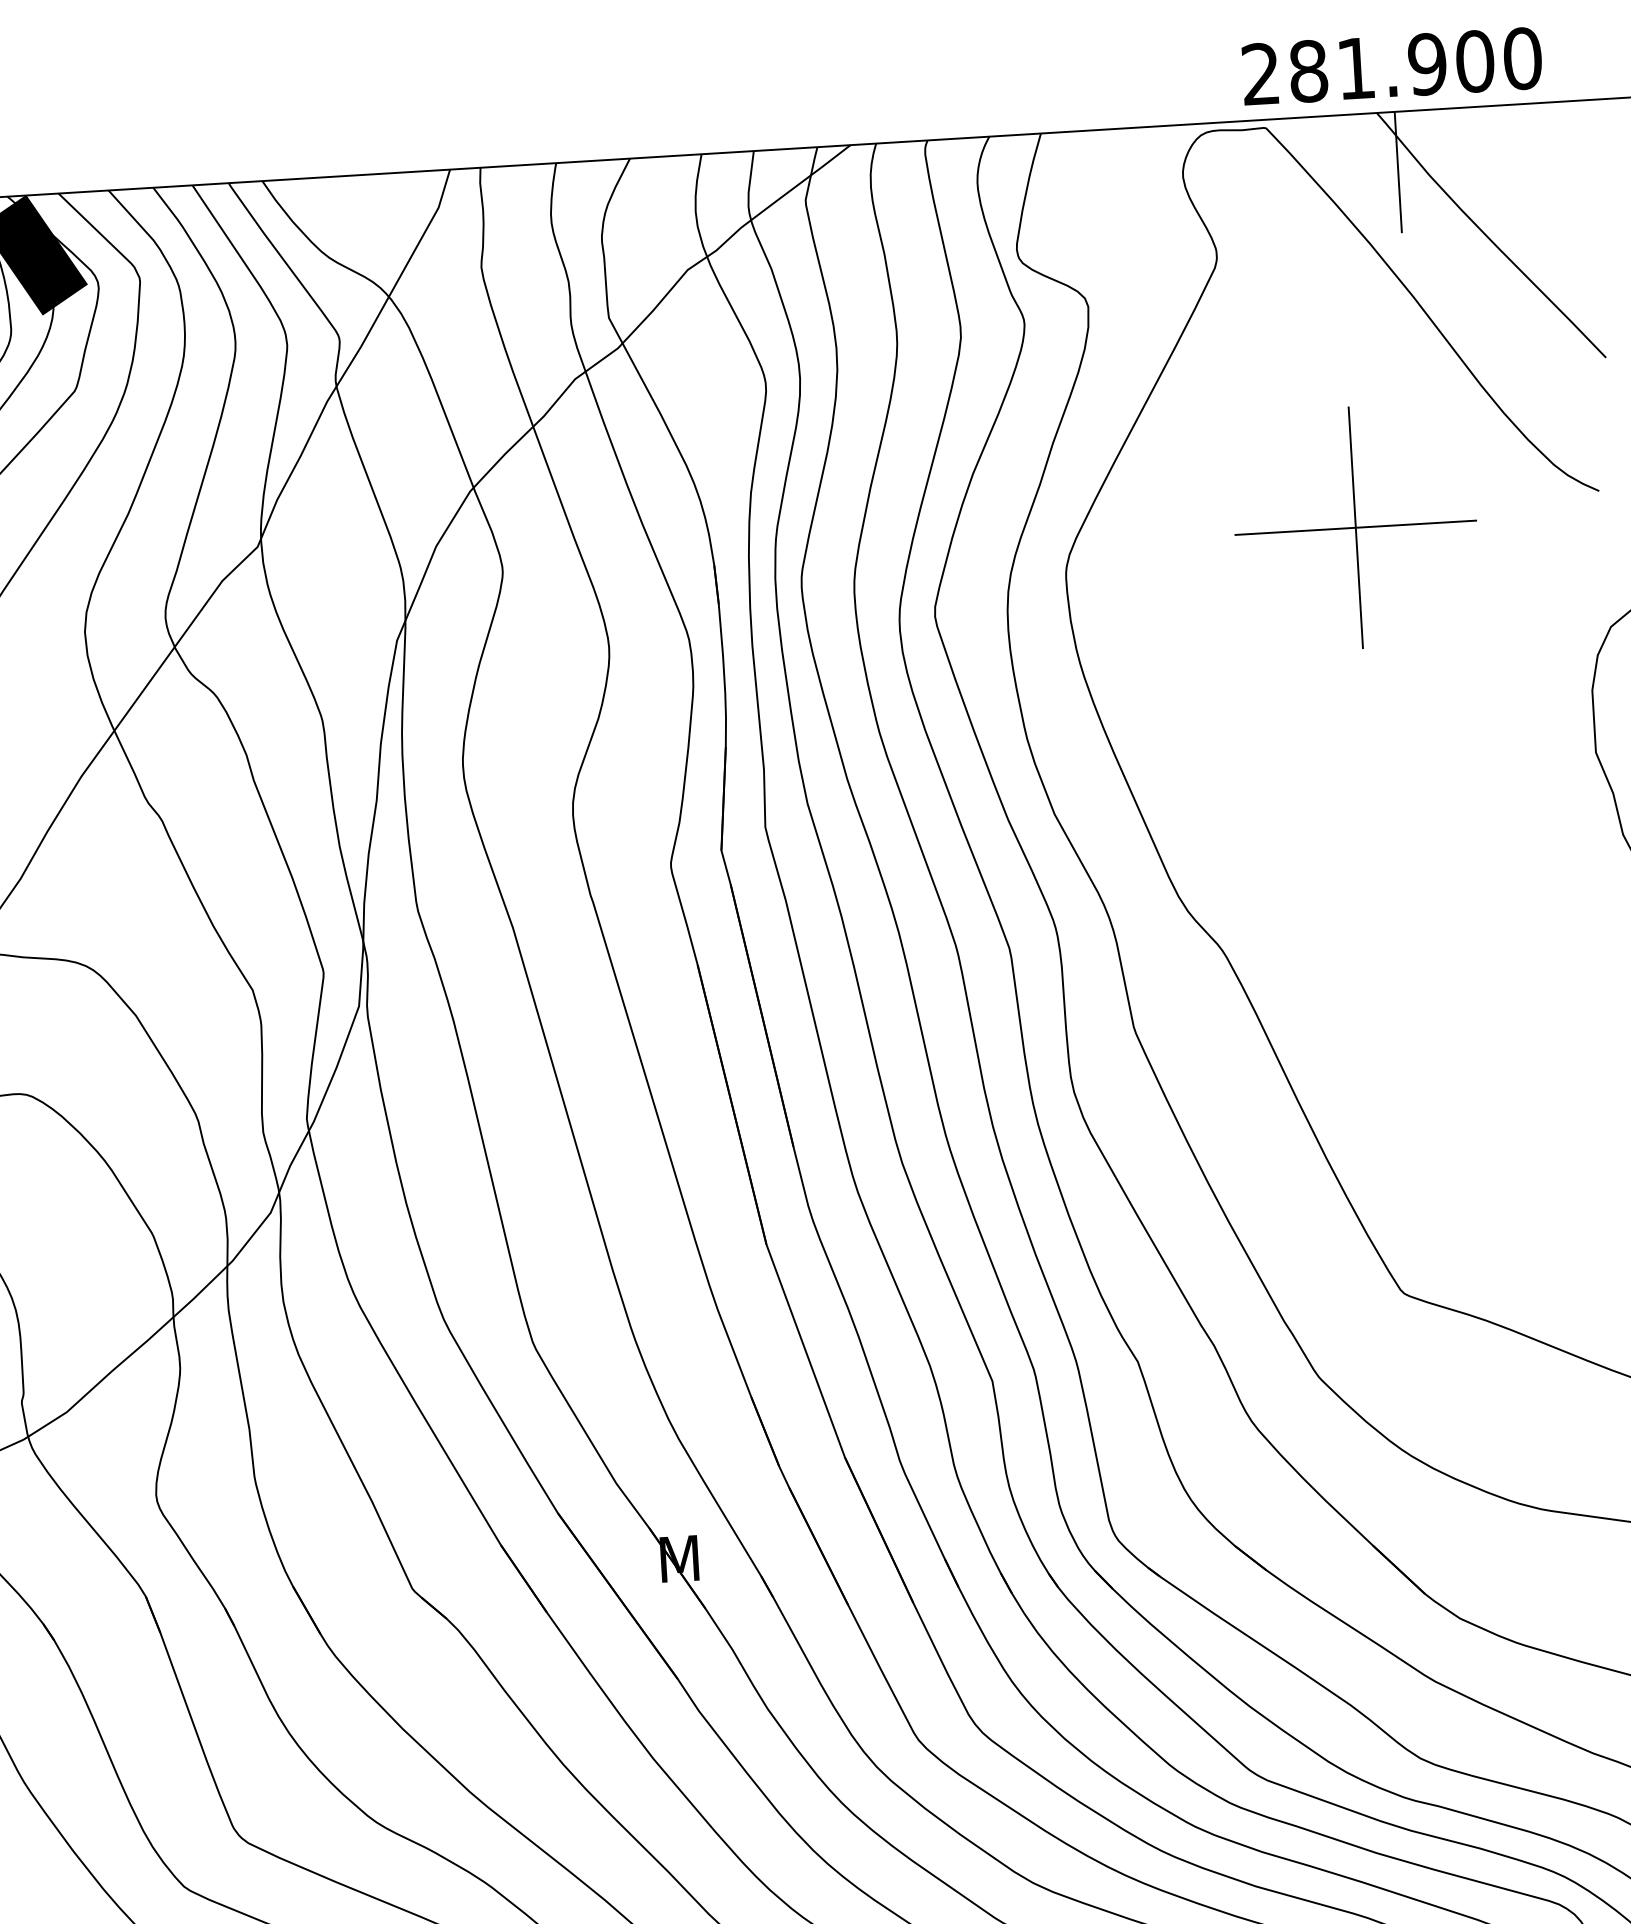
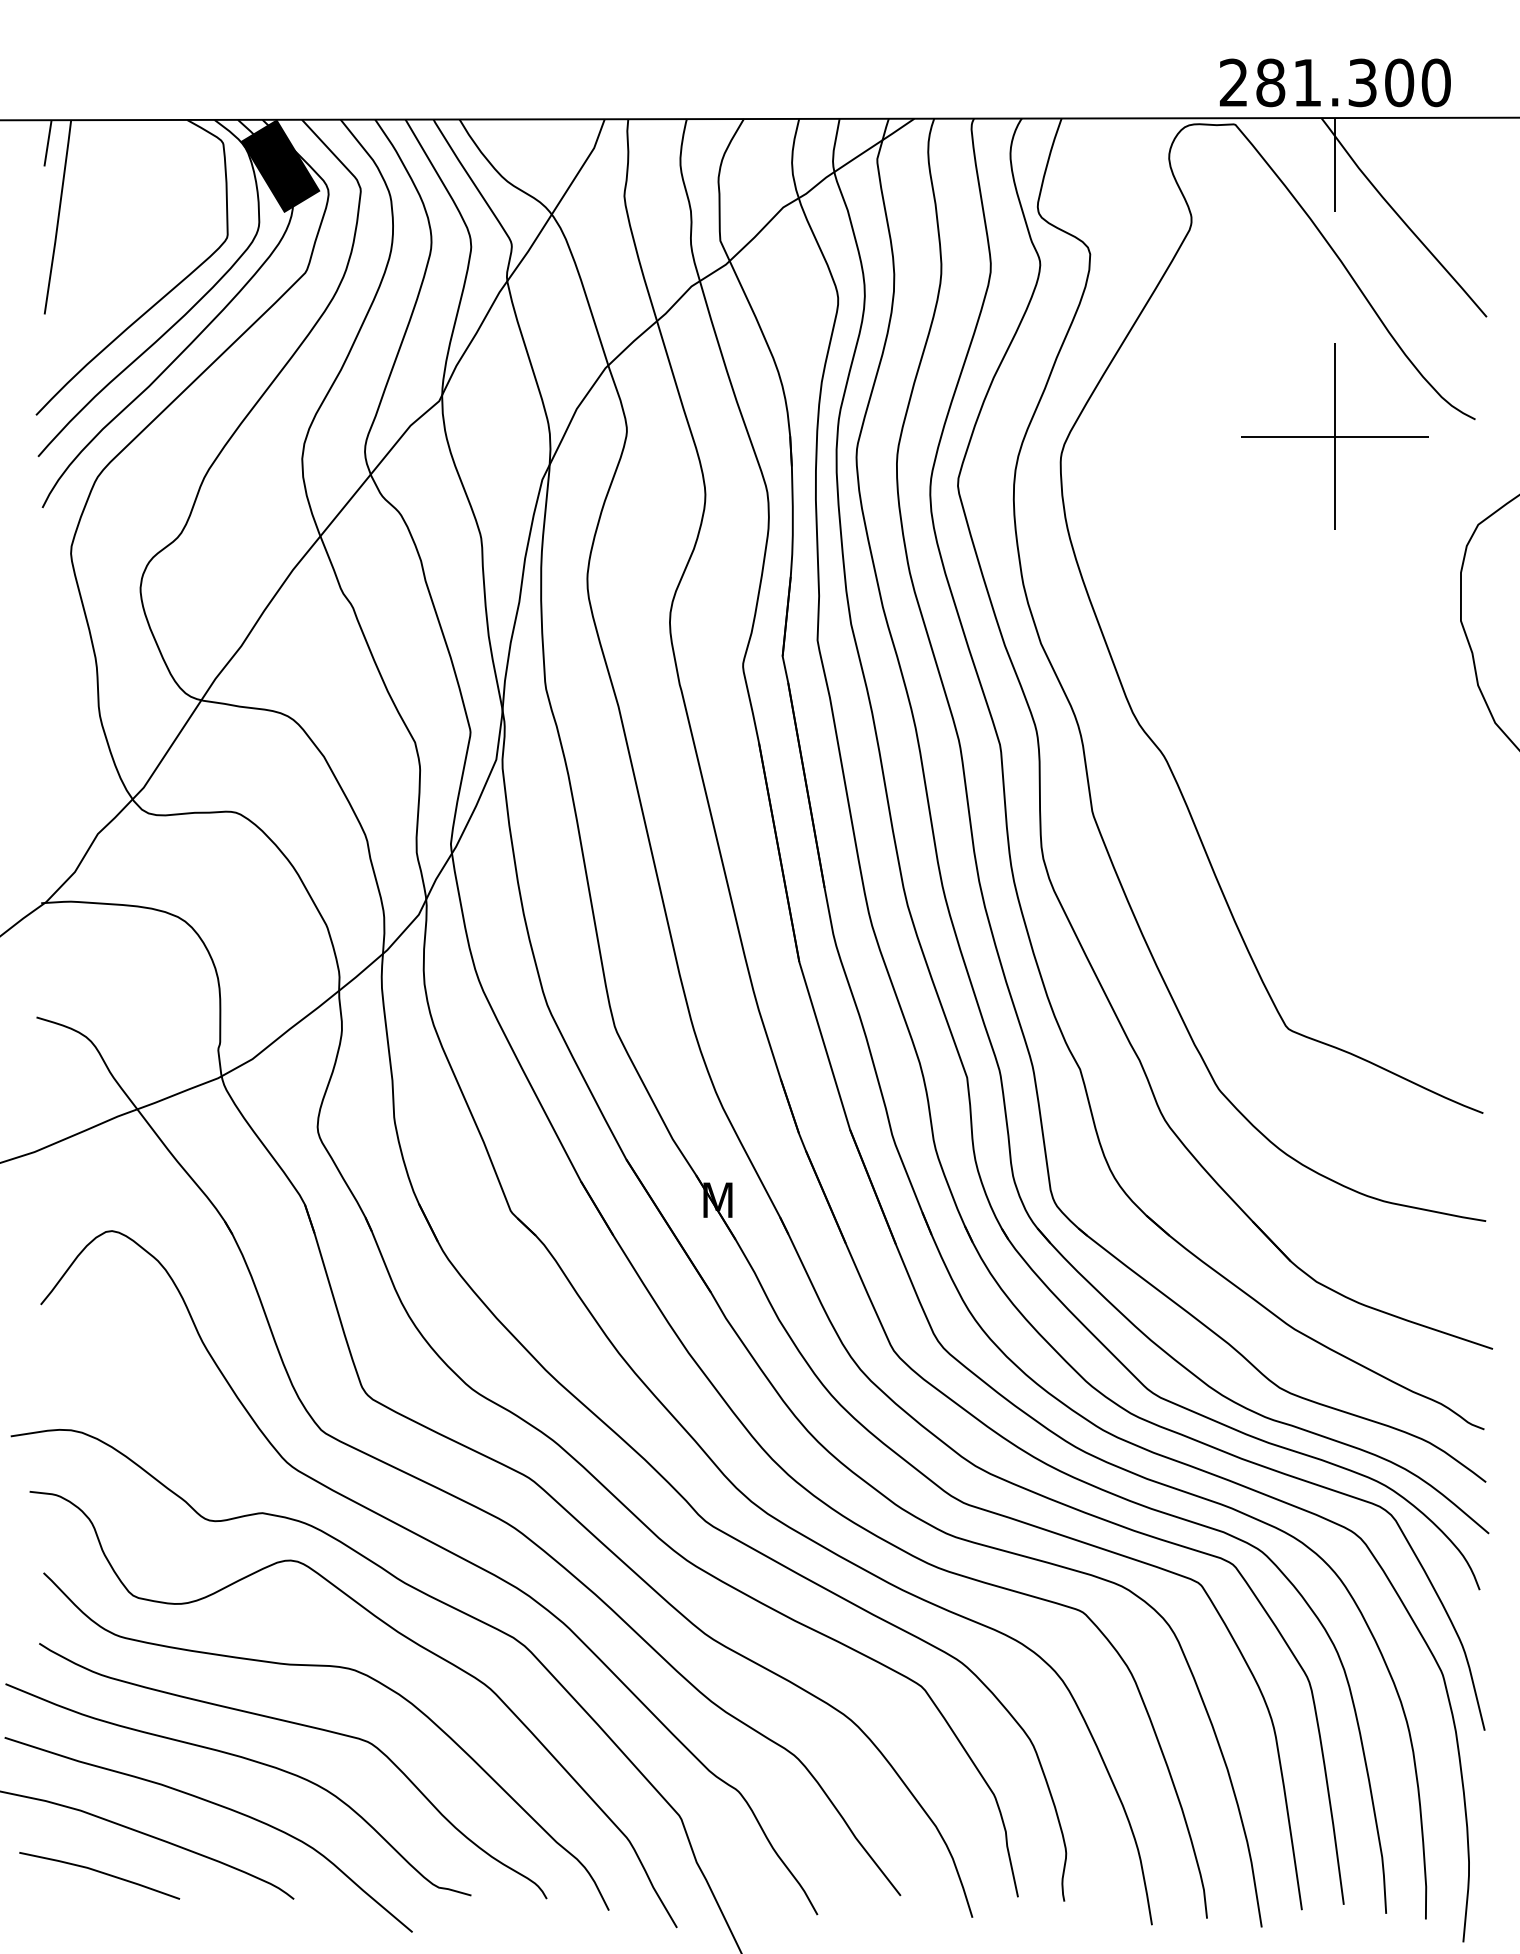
text: (1427, 63) -> (1362, 82), 281.900 -> 281.300
part: (1354, 527) -> (1334, 436), moved

